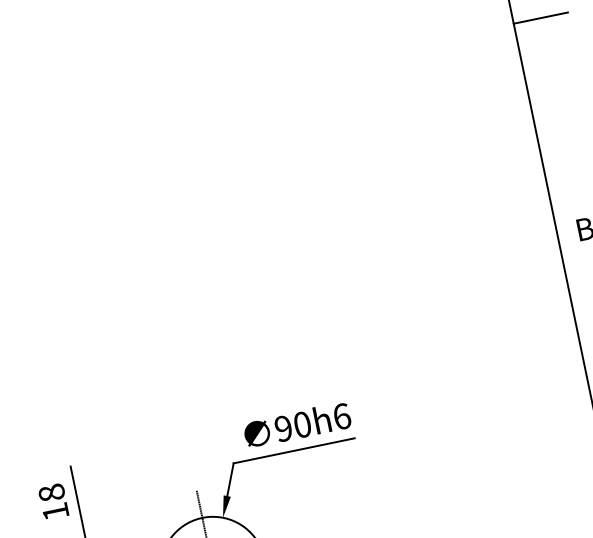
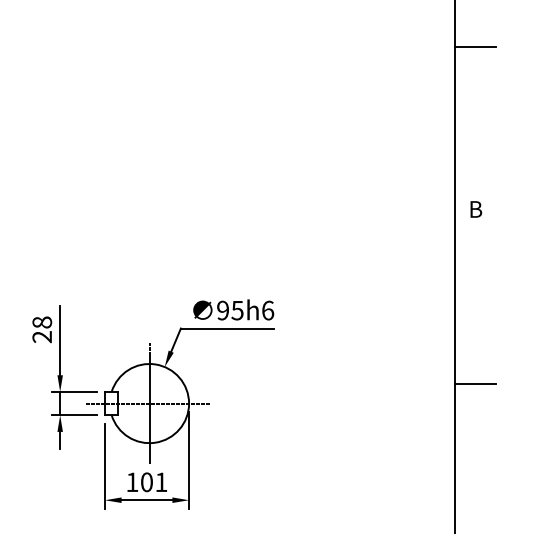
text: (302, 424) -> (237, 310), 90h6 -> 95h6
text: (54, 512) -> (41, 337), 18 -> 28

